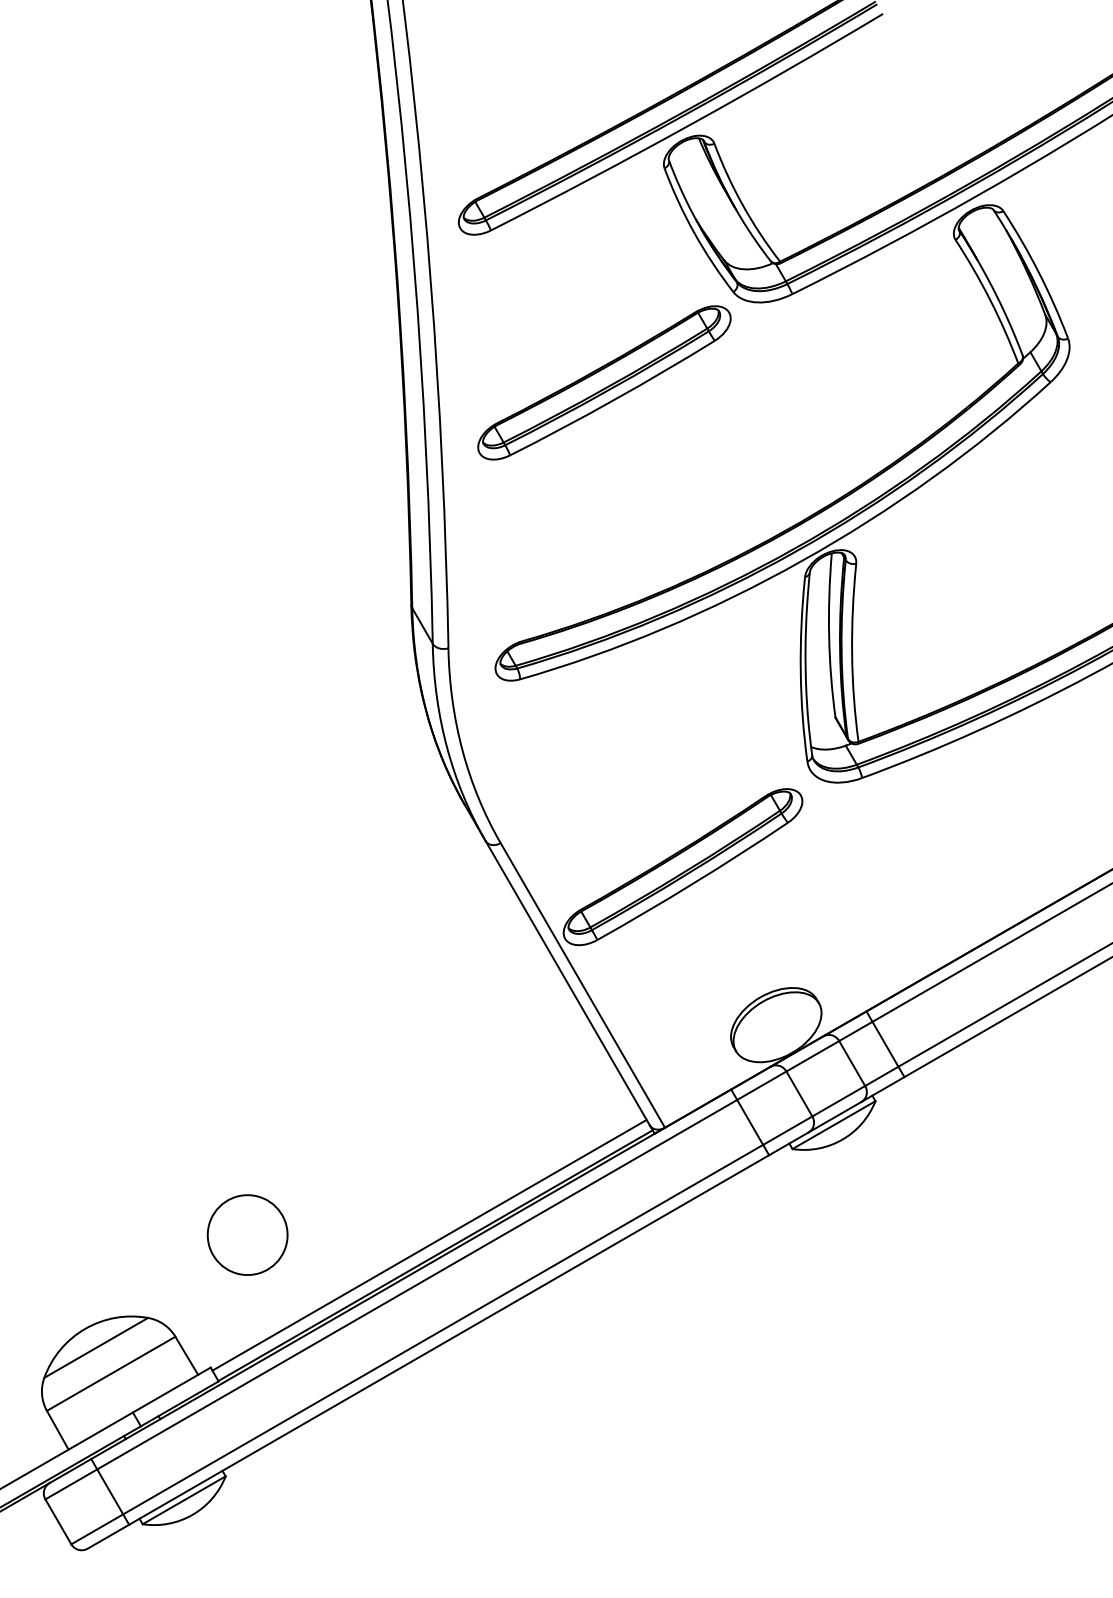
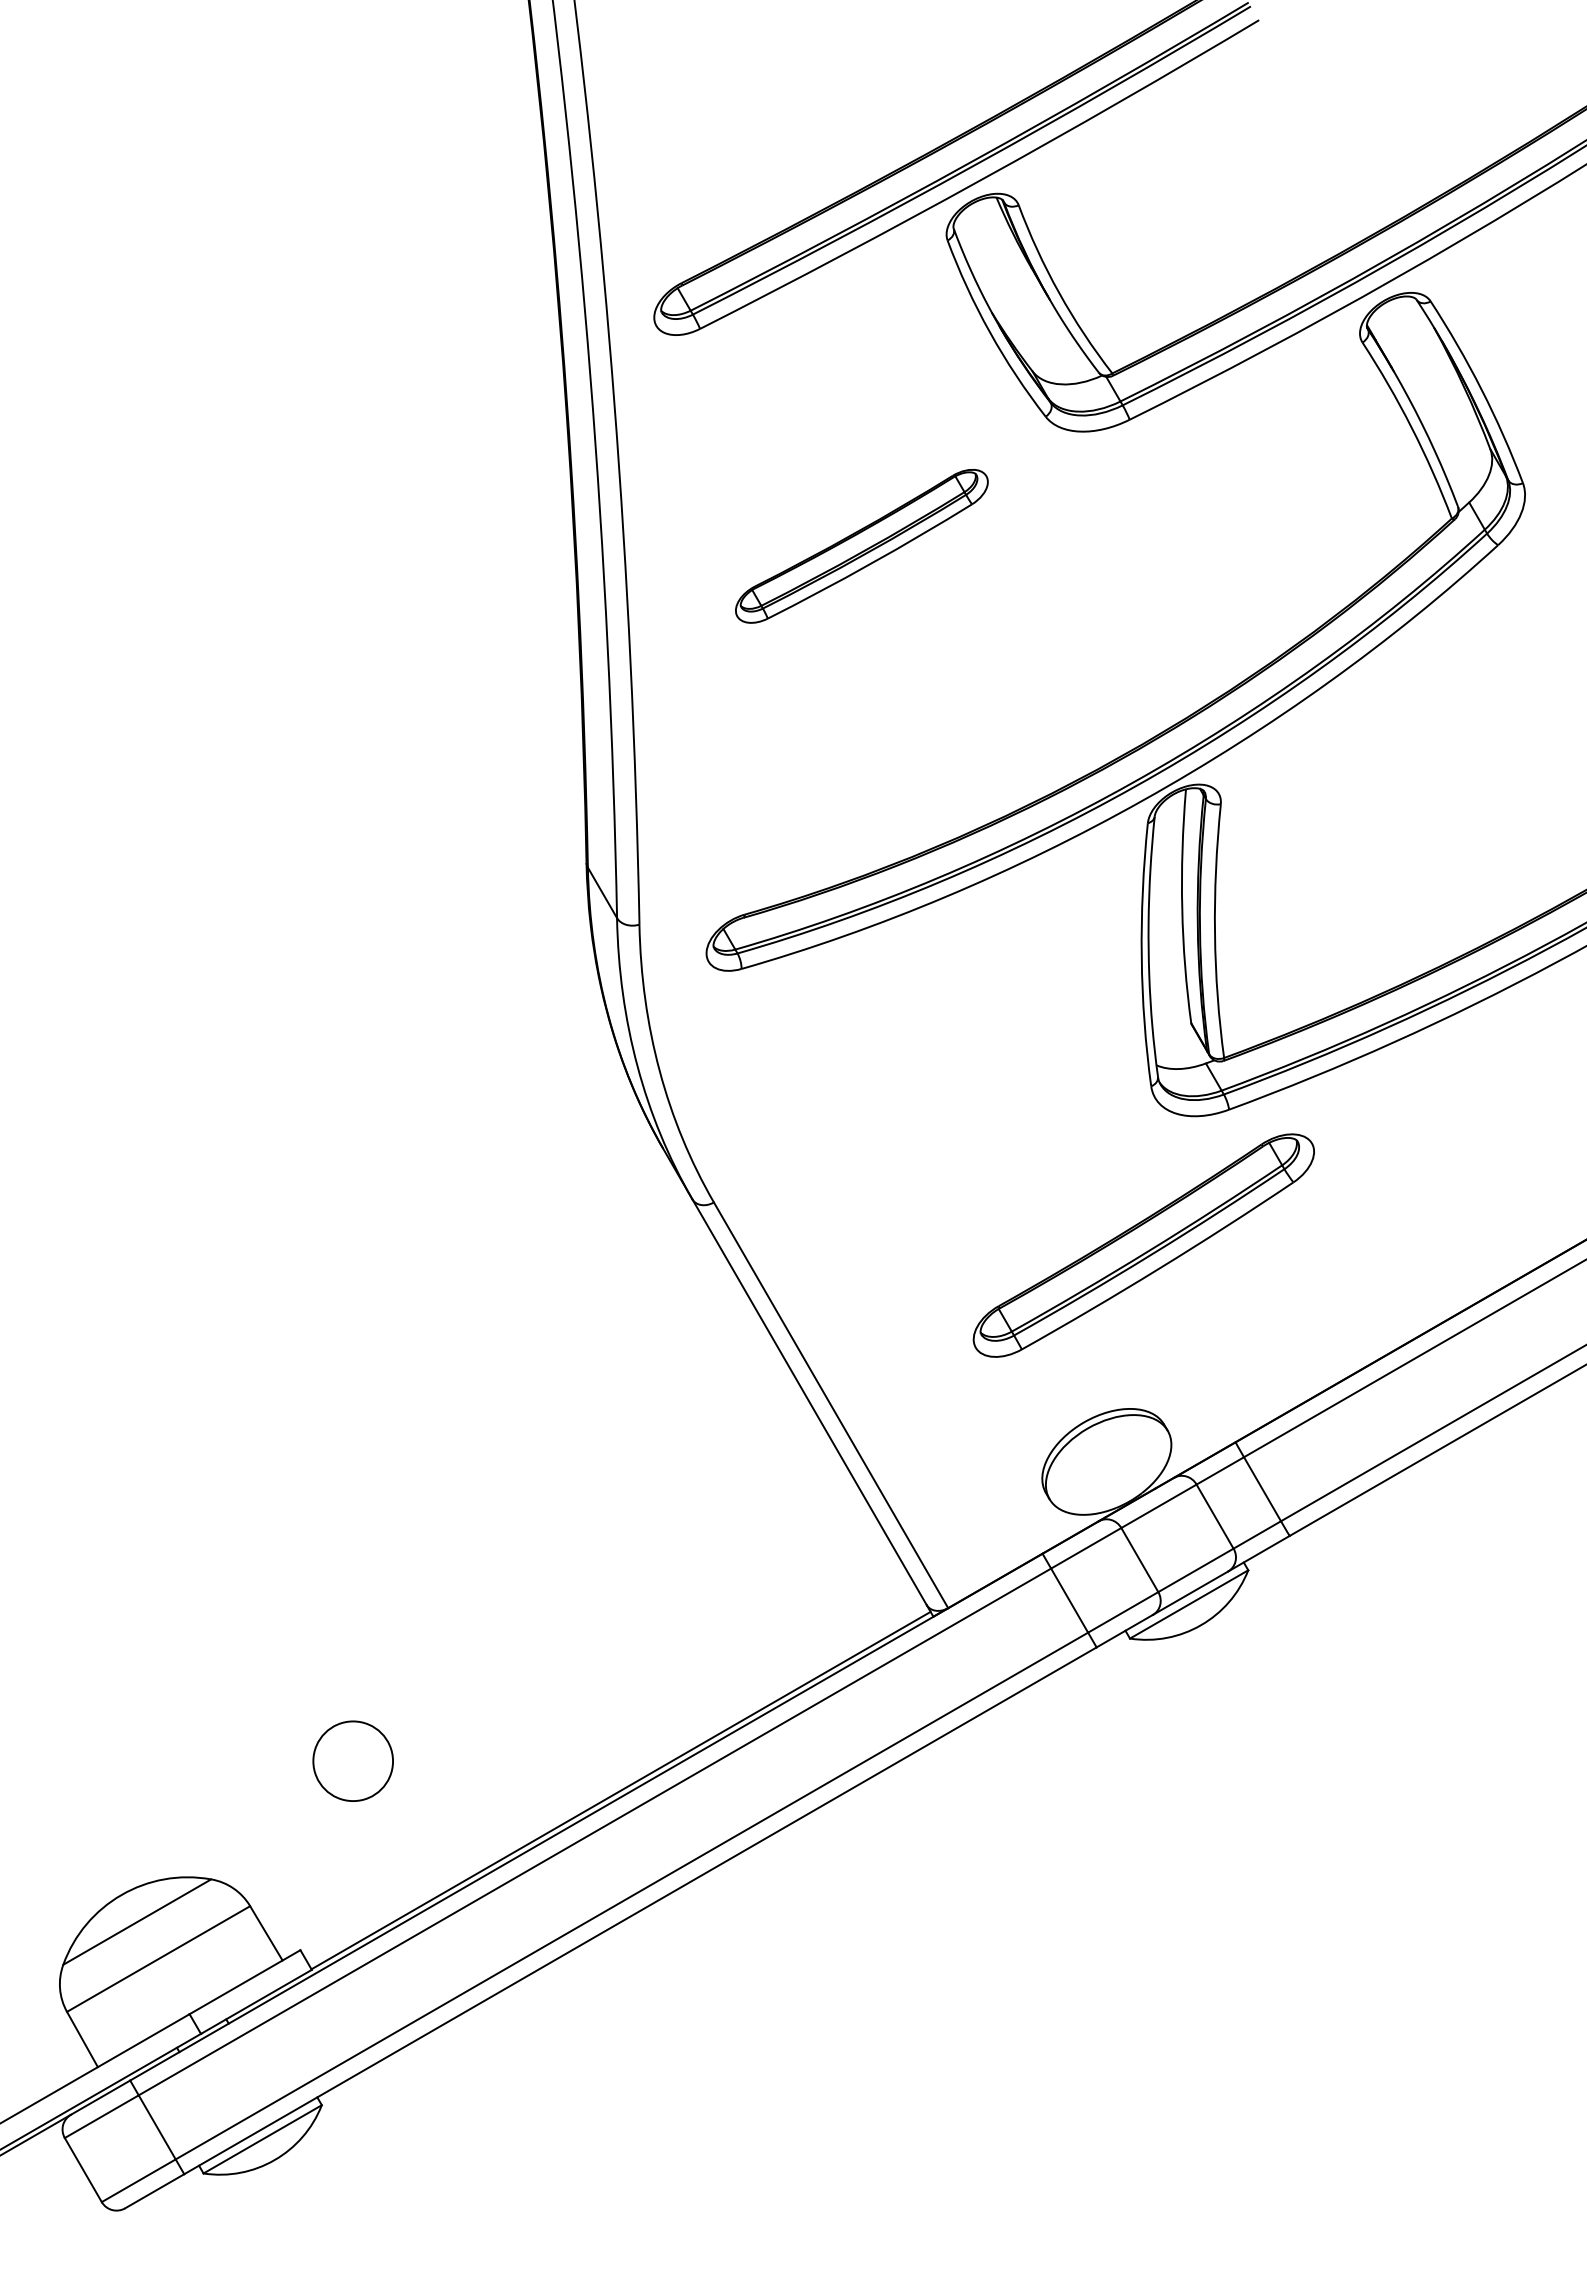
part: (604, 383) -> (861, 546), size x0.7
part: (682, 867) -> (1143, 1245), moved
circle: (247, 1235) -> (353, 1761), size x0.7
line: (429, 1245) -> (612, 1775), removed

